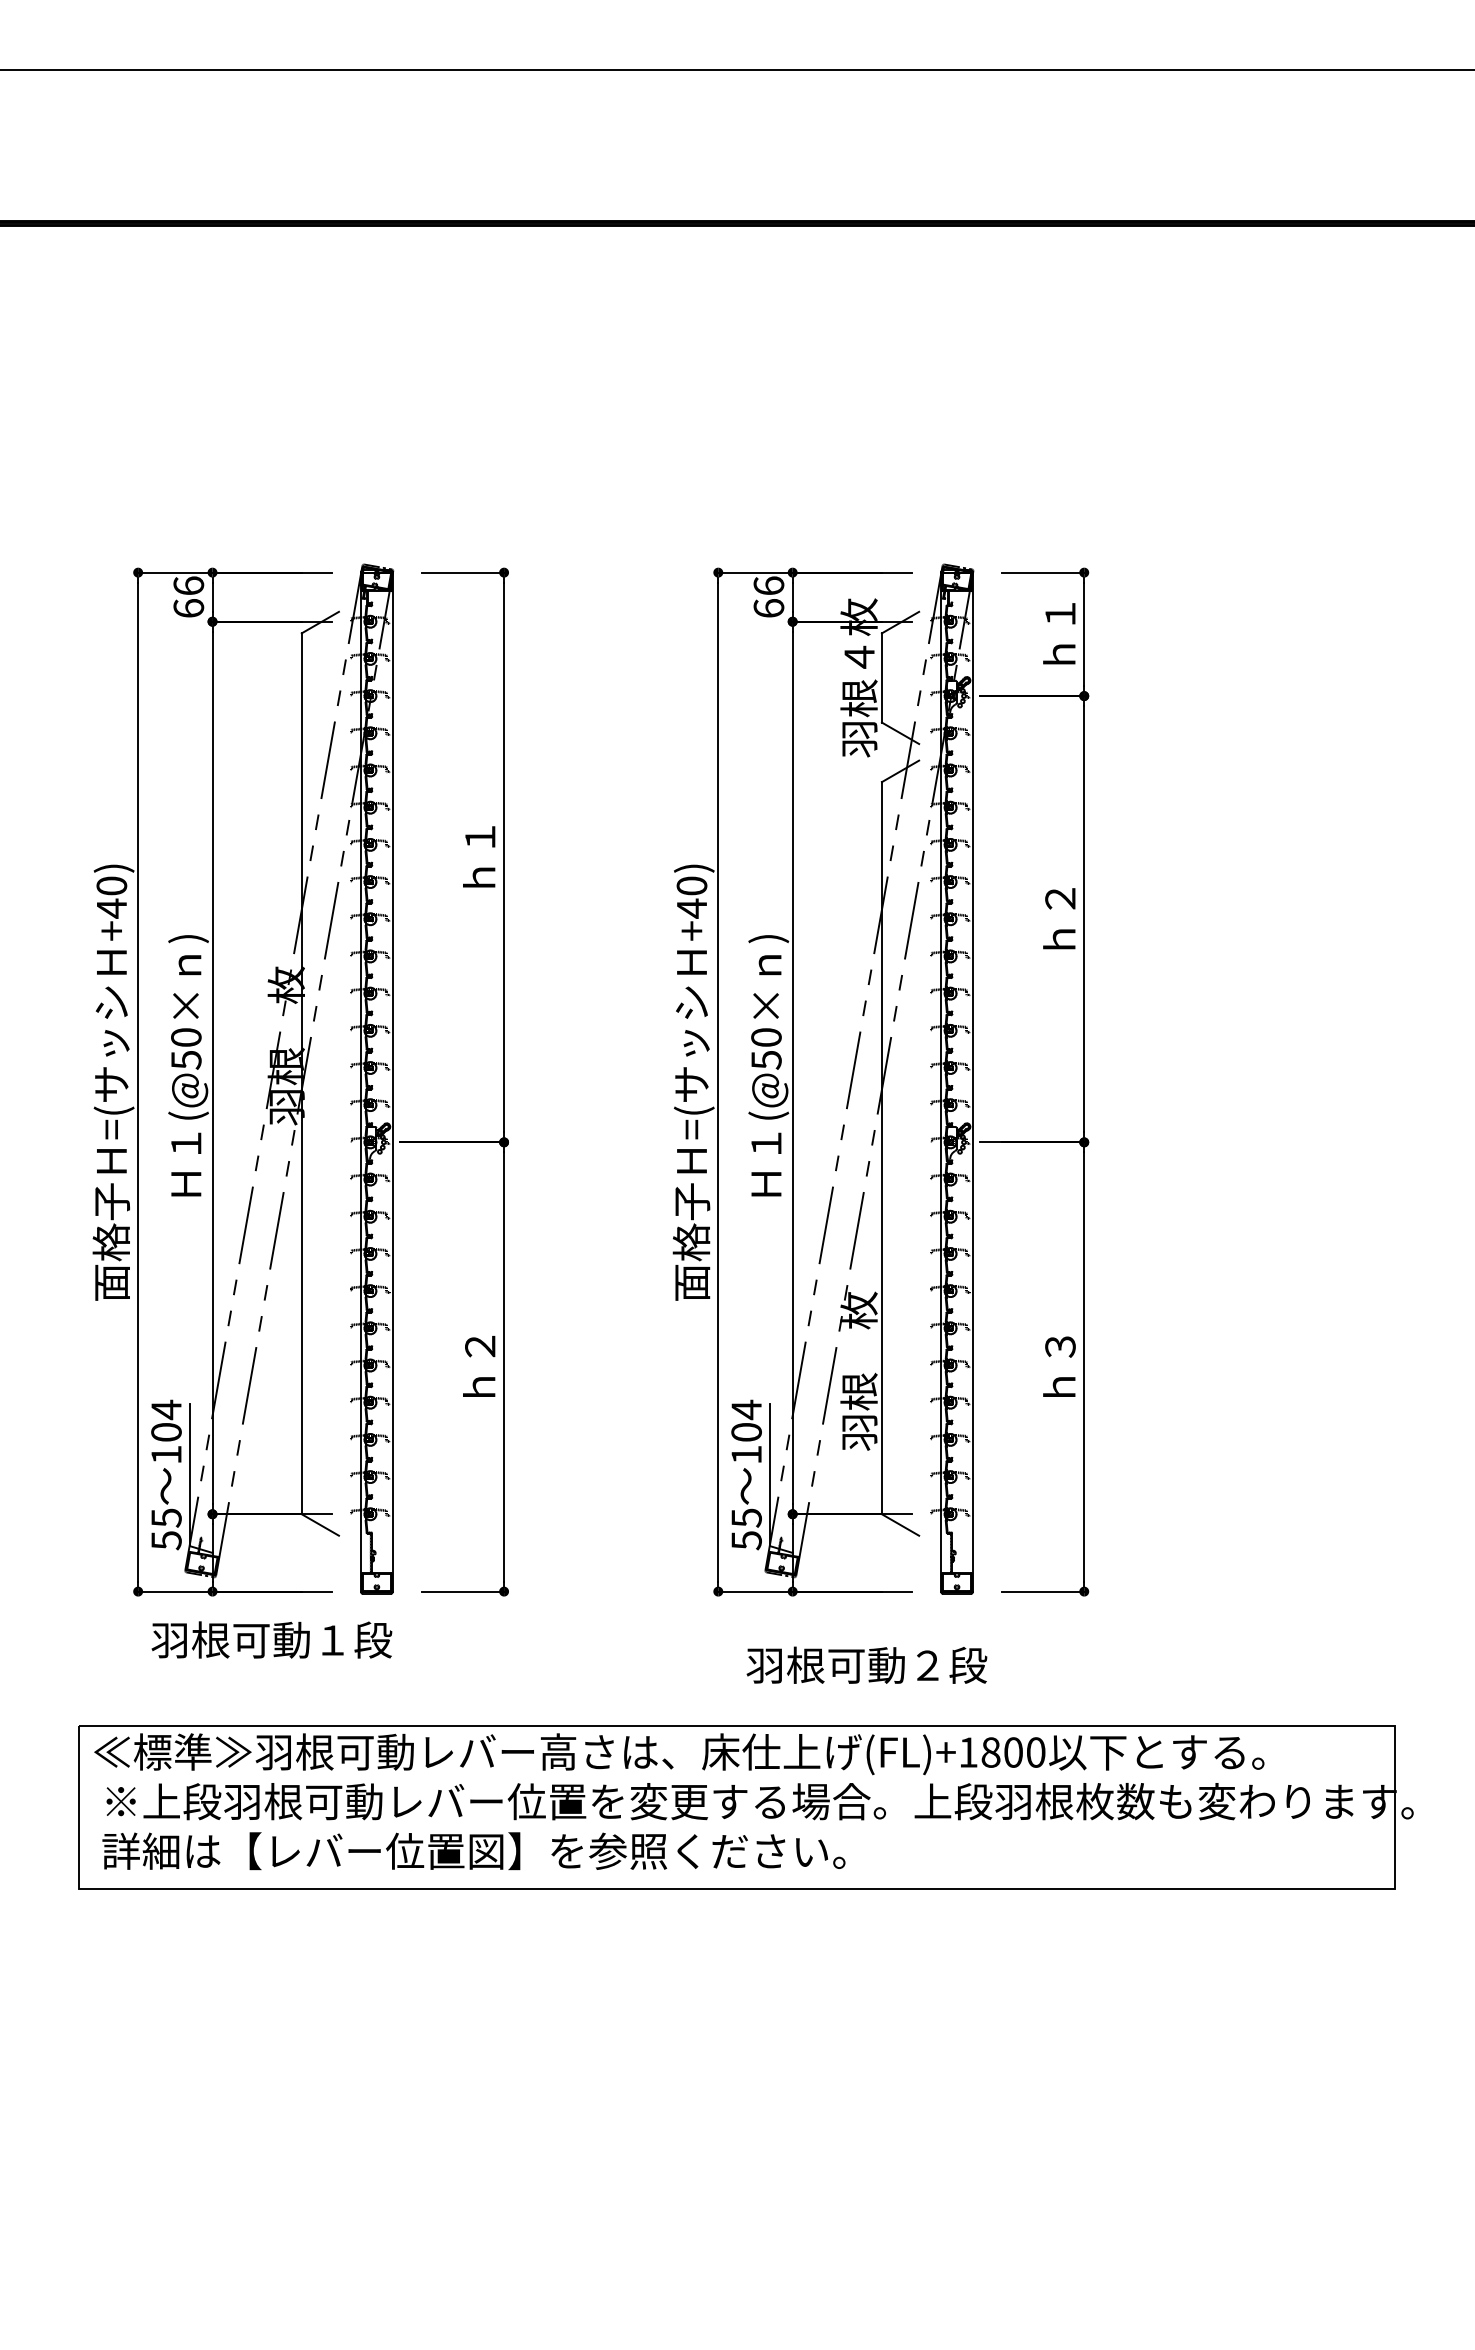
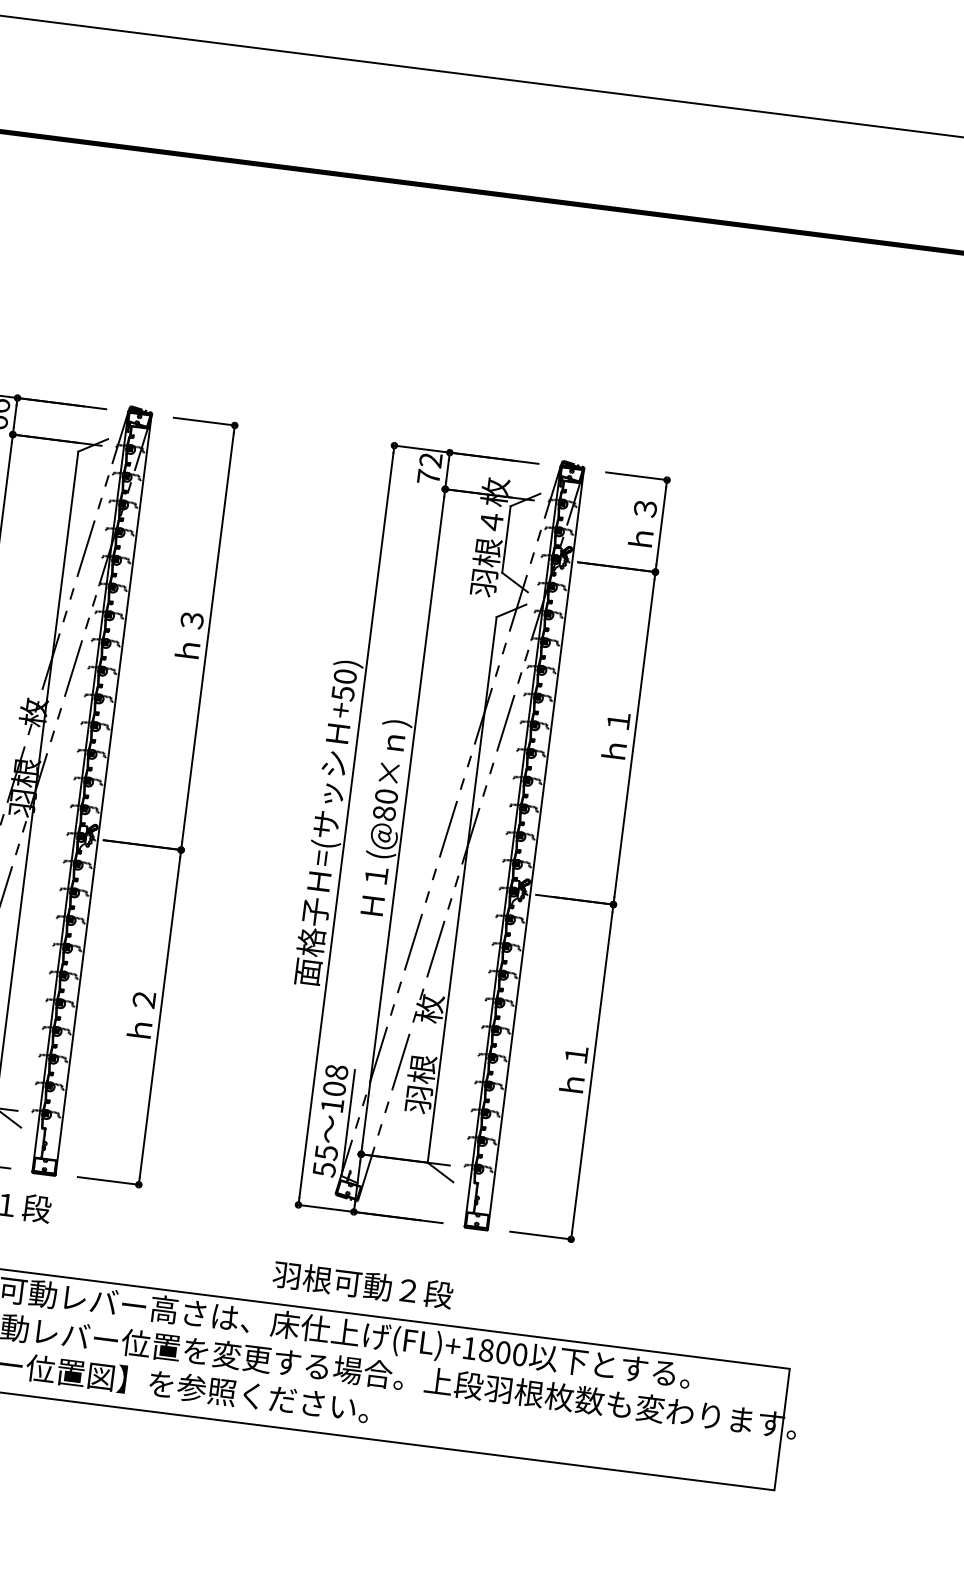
text: (768, 596) -> (429, 468), 66 -> 72
text: (1060, 614) -> (645, 509), ｈ１ -> ｈ３
text: (480, 837) -> (192, 620), ｈ１ -> ｈ３
text: (1059, 898) -> (617, 720), ｈ２ -> ｈ１
text: (692, 908) -> (343, 693), +40) -> +50)
text: (766, 1059) -> (384, 812), (@50× -> (@80×
text: (1060, 1346) -> (576, 1054), ｈ３ -> ｈ１
text: (746, 1409) -> (336, 1071), 104 -> 108
text: (866, 1664) -> (362, 1284), moved

